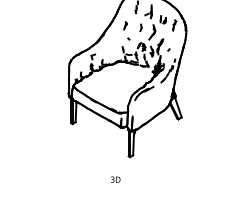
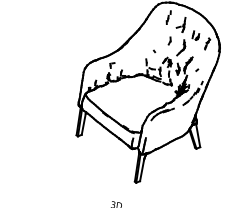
part: (125, 25) -> (153, 35), removed

